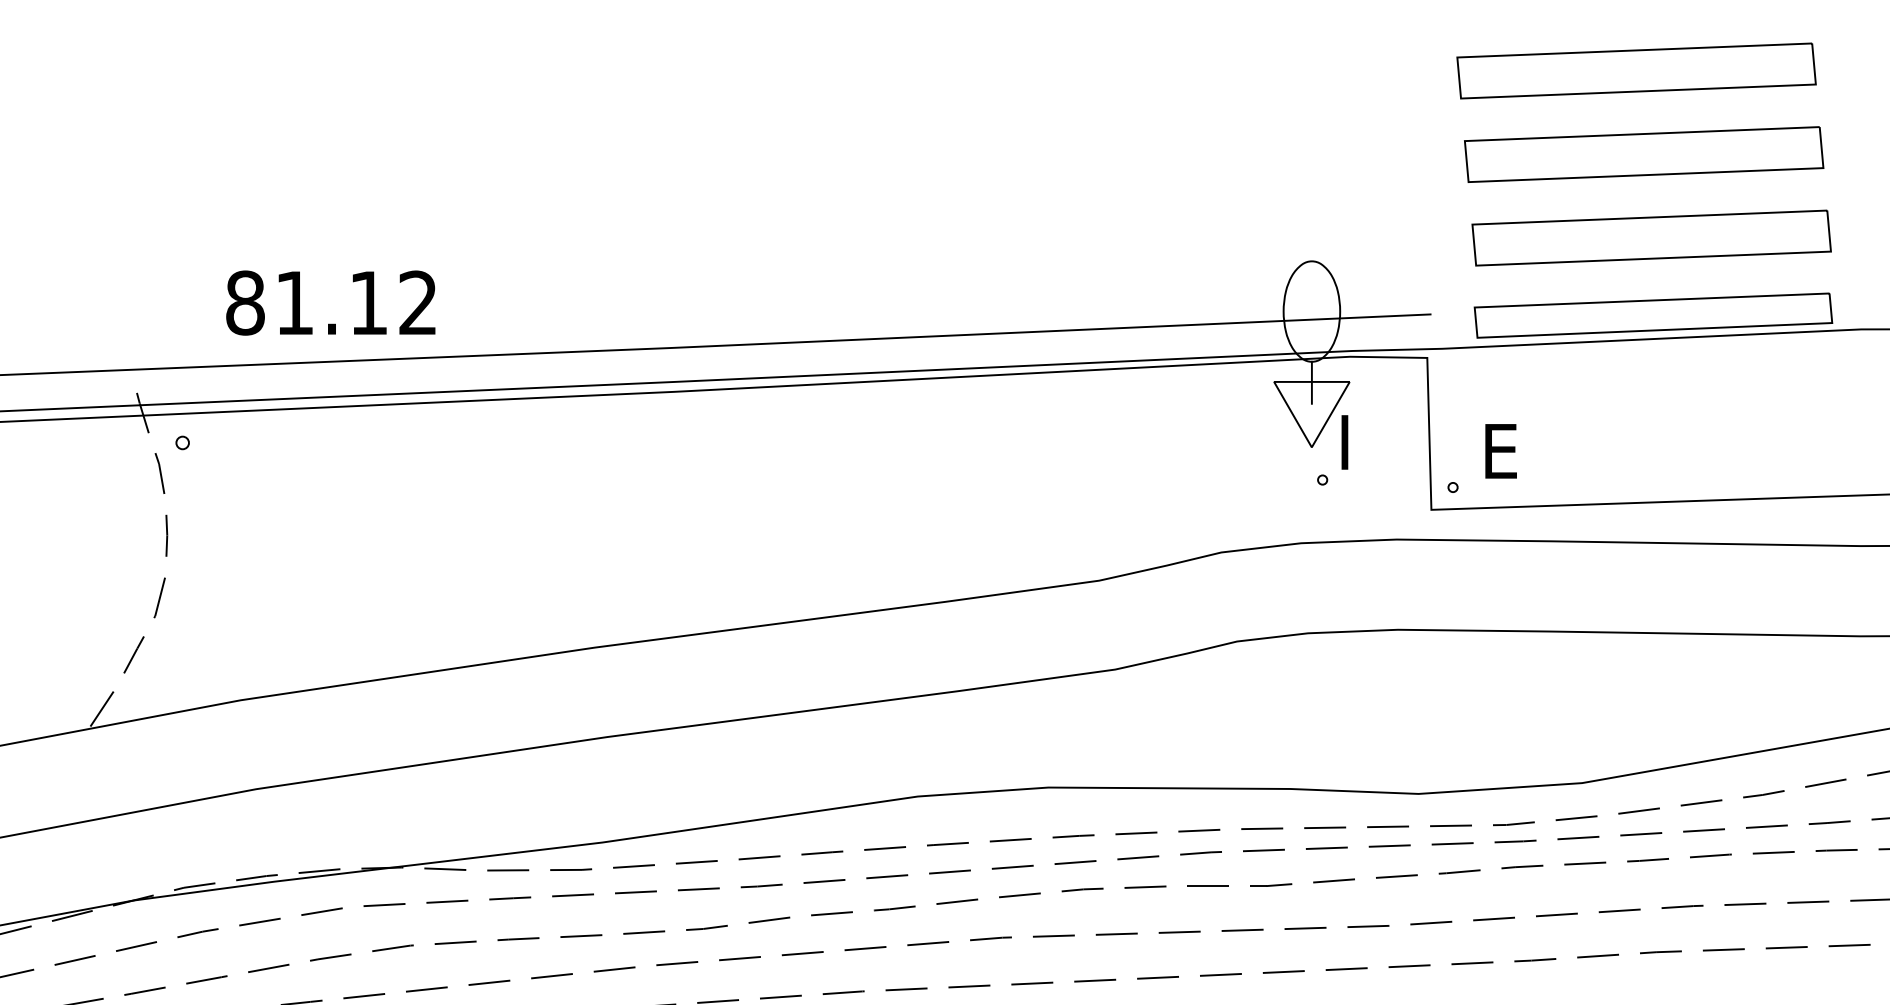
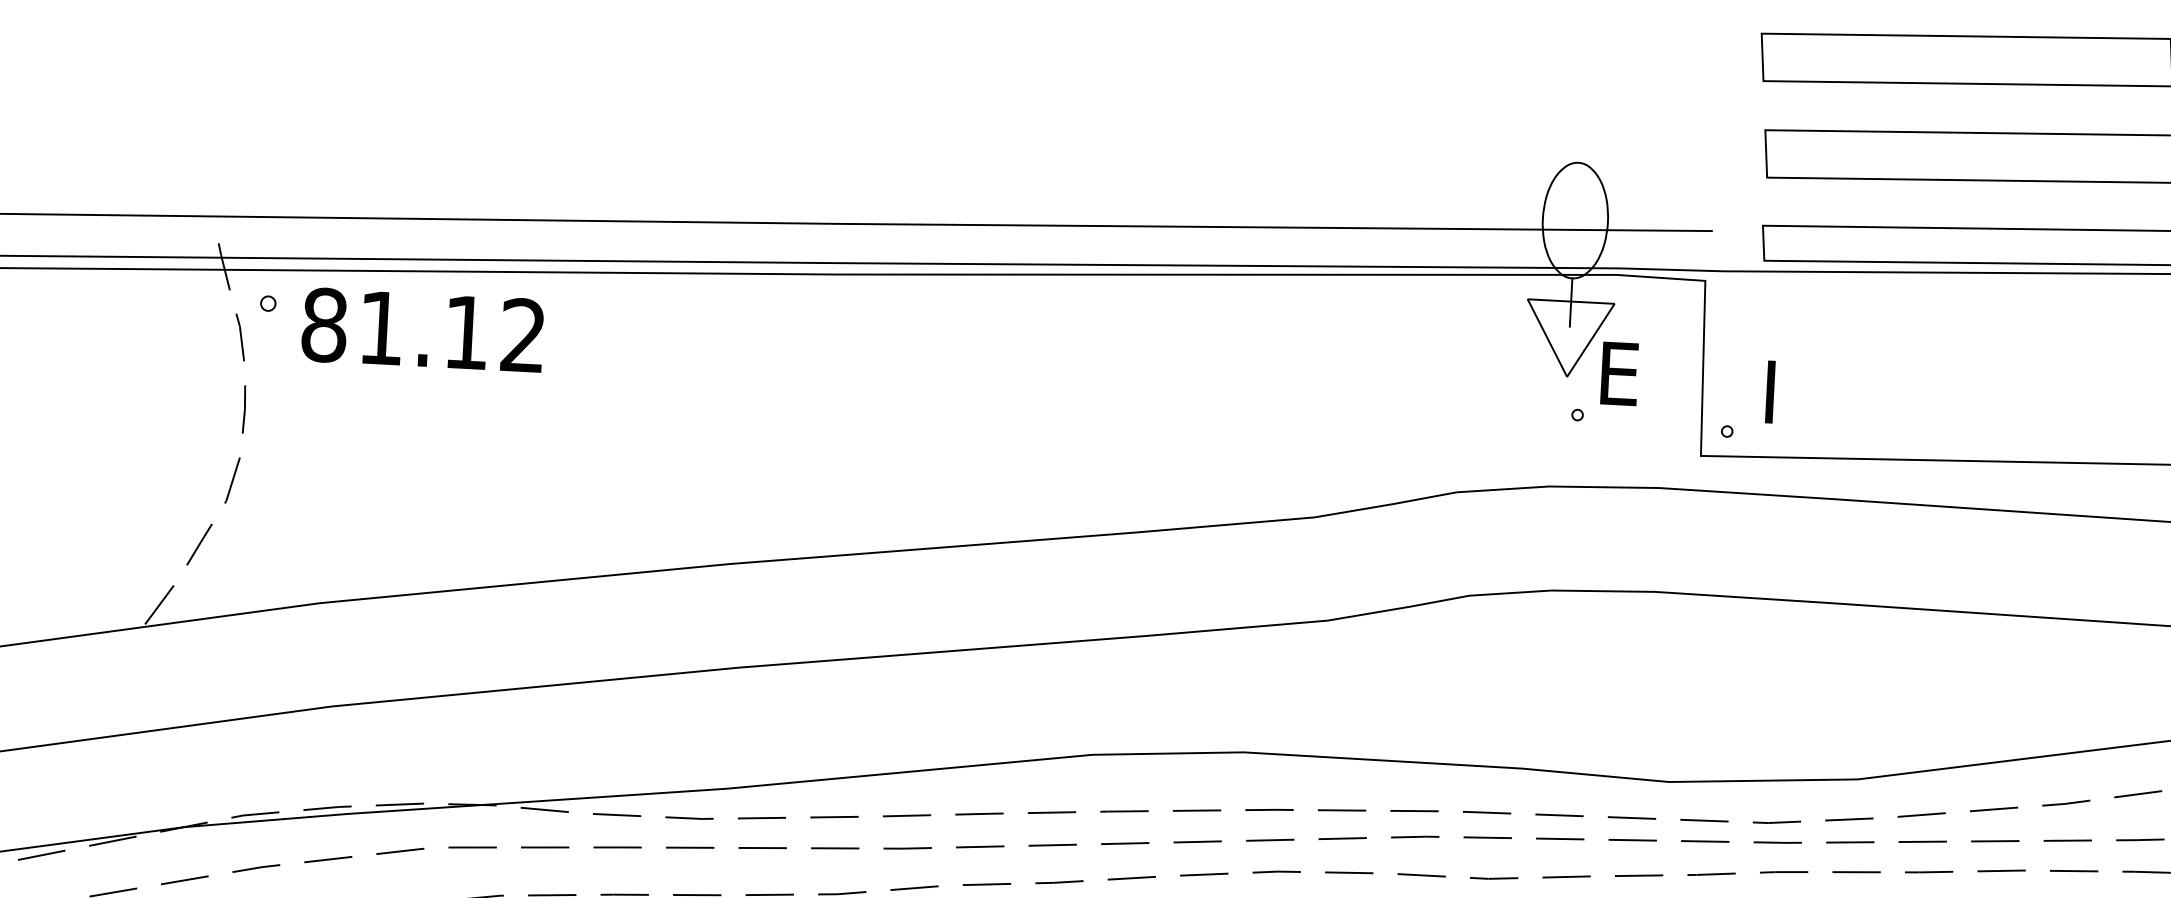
text: (330, 302) -> (422, 329), moved
text: (1360, 442) -> (1623, 374), I -> E
text: (1504, 451) -> (1788, 393), E -> I

